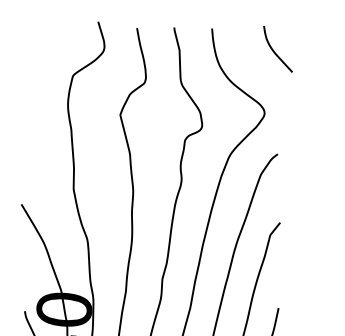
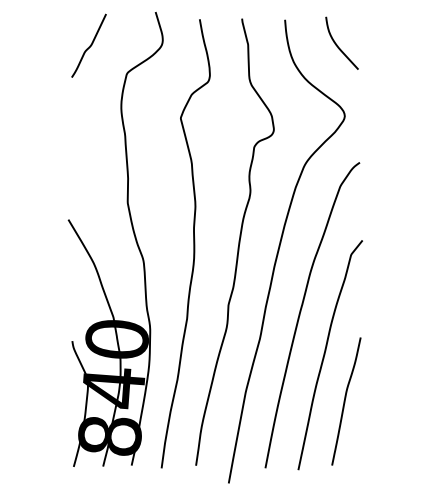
curve: (274, 50) -> (337, 44), moved
curve: (40, 51) -> (89, 45), added

